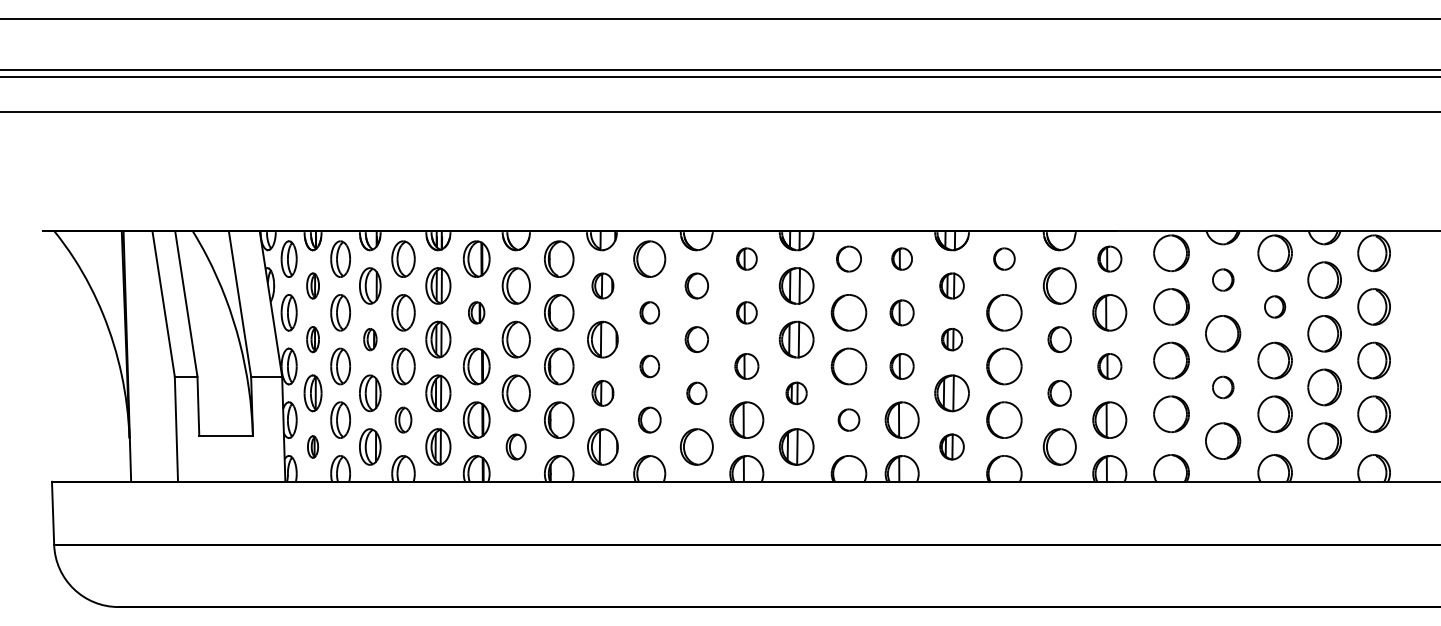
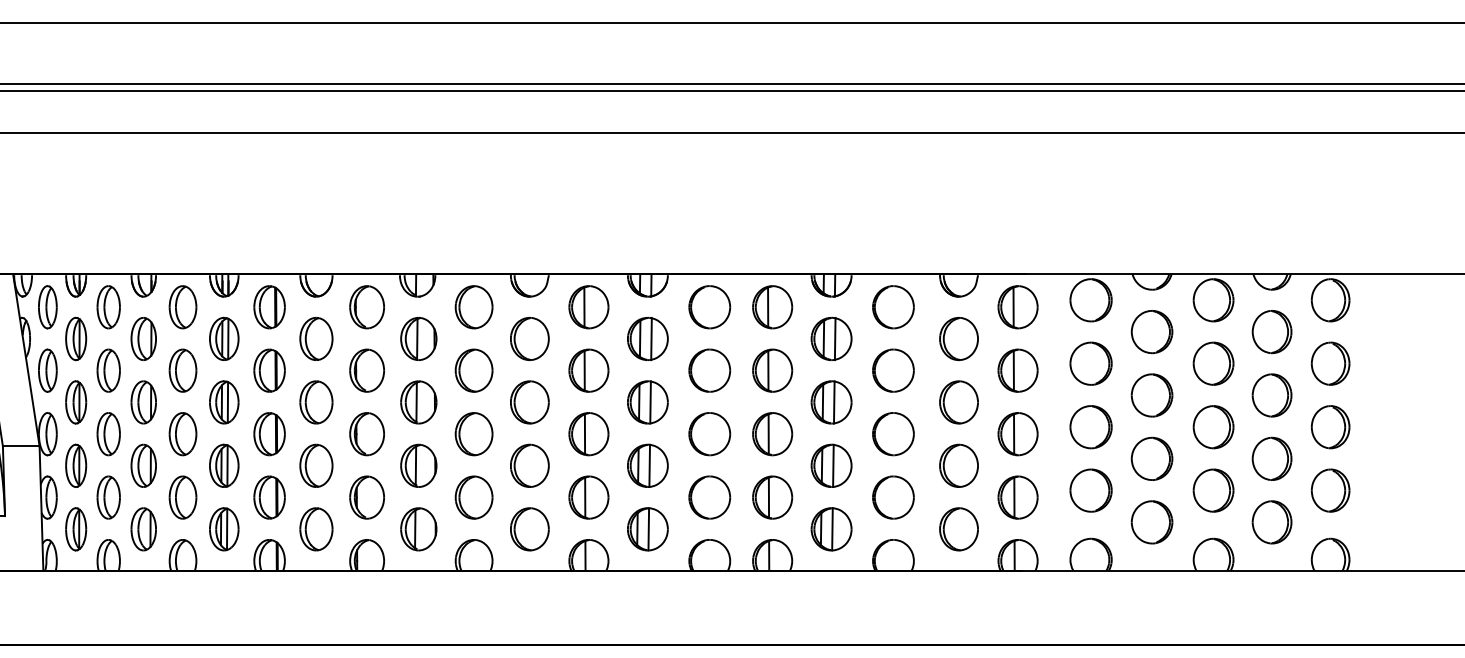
part: (746, 258) -> (588, 306), size x1.67
part: (848, 258) -> (709, 306), size x1.43
part: (901, 258) -> (771, 306), size x1.67
part: (1004, 258) -> (893, 306), size x1.67
part: (1109, 258) -> (1017, 306), size x1.43
part: (1223, 279) -> (1152, 331), size x1.67
part: (312, 285) -> (75, 338), size x1.43
part: (602, 285) -> (418, 338), size x1.43
part: (696, 285) -> (529, 338), size x1.43
part: (951, 285) -> (830, 338), size x1.43
part: (1274, 306) -> (1212, 363), size x1.67
part: (476, 312) -> (269, 370), size x1.67
part: (649, 312) -> (473, 370), size x1.67
part: (746, 312) -> (588, 370), size x1.67
part: (901, 312) -> (771, 370), size x1.43
part: (312, 339) -> (75, 402), size x1.43
part: (370, 339) -> (144, 402), size x1.67
part: (696, 339) -> (529, 402), size x1.43
part: (951, 339) -> (830, 402), size x1.67
part: (1059, 339) -> (958, 402), size x1.43
part: (649, 366) -> (473, 434), size x1.67
part: (746, 366) -> (588, 434), size x1.43
part: (901, 366) -> (771, 434), size x1.43
part: (1109, 366) -> (1017, 434), size x1.43
part: (1223, 387) -> (1152, 458), size x1.67
part: (602, 393) -> (418, 466), size x1.43
part: (696, 393) -> (529, 466), size x1.67
part: (796, 393) -> (647, 466), size x1.67
part: (1059, 393) -> (958, 466), size x1.43
part: (403, 419) -> (183, 496), size x1.43
part: (649, 419) -> (473, 496), size x1.43
part: (848, 419) -> (709, 496), size x1.67
part: (312, 446) -> (75, 528), size x1.67
part: (515, 446) -> (315, 528), size x1.43
part: (951, 446) -> (830, 528), size x1.43

